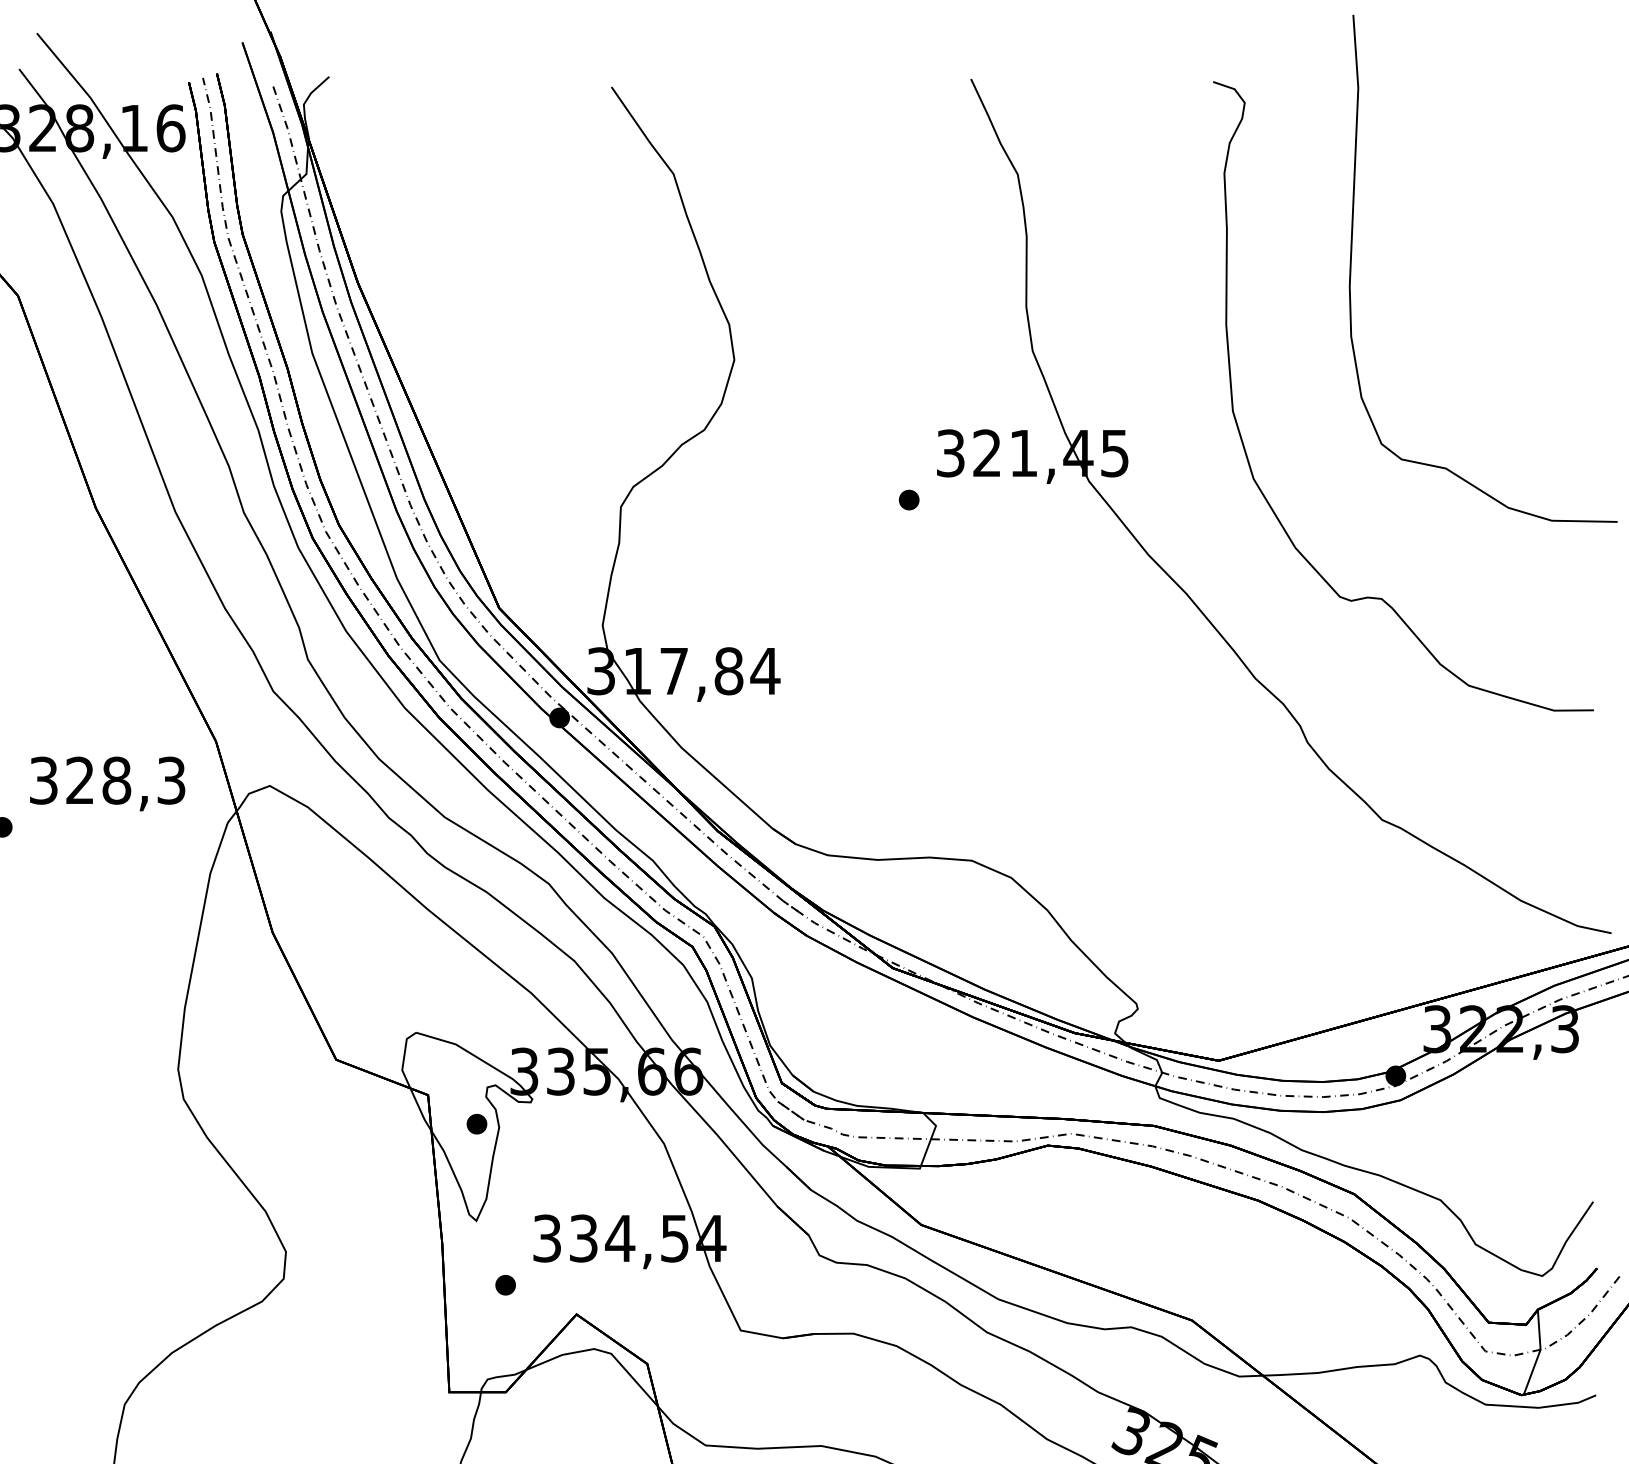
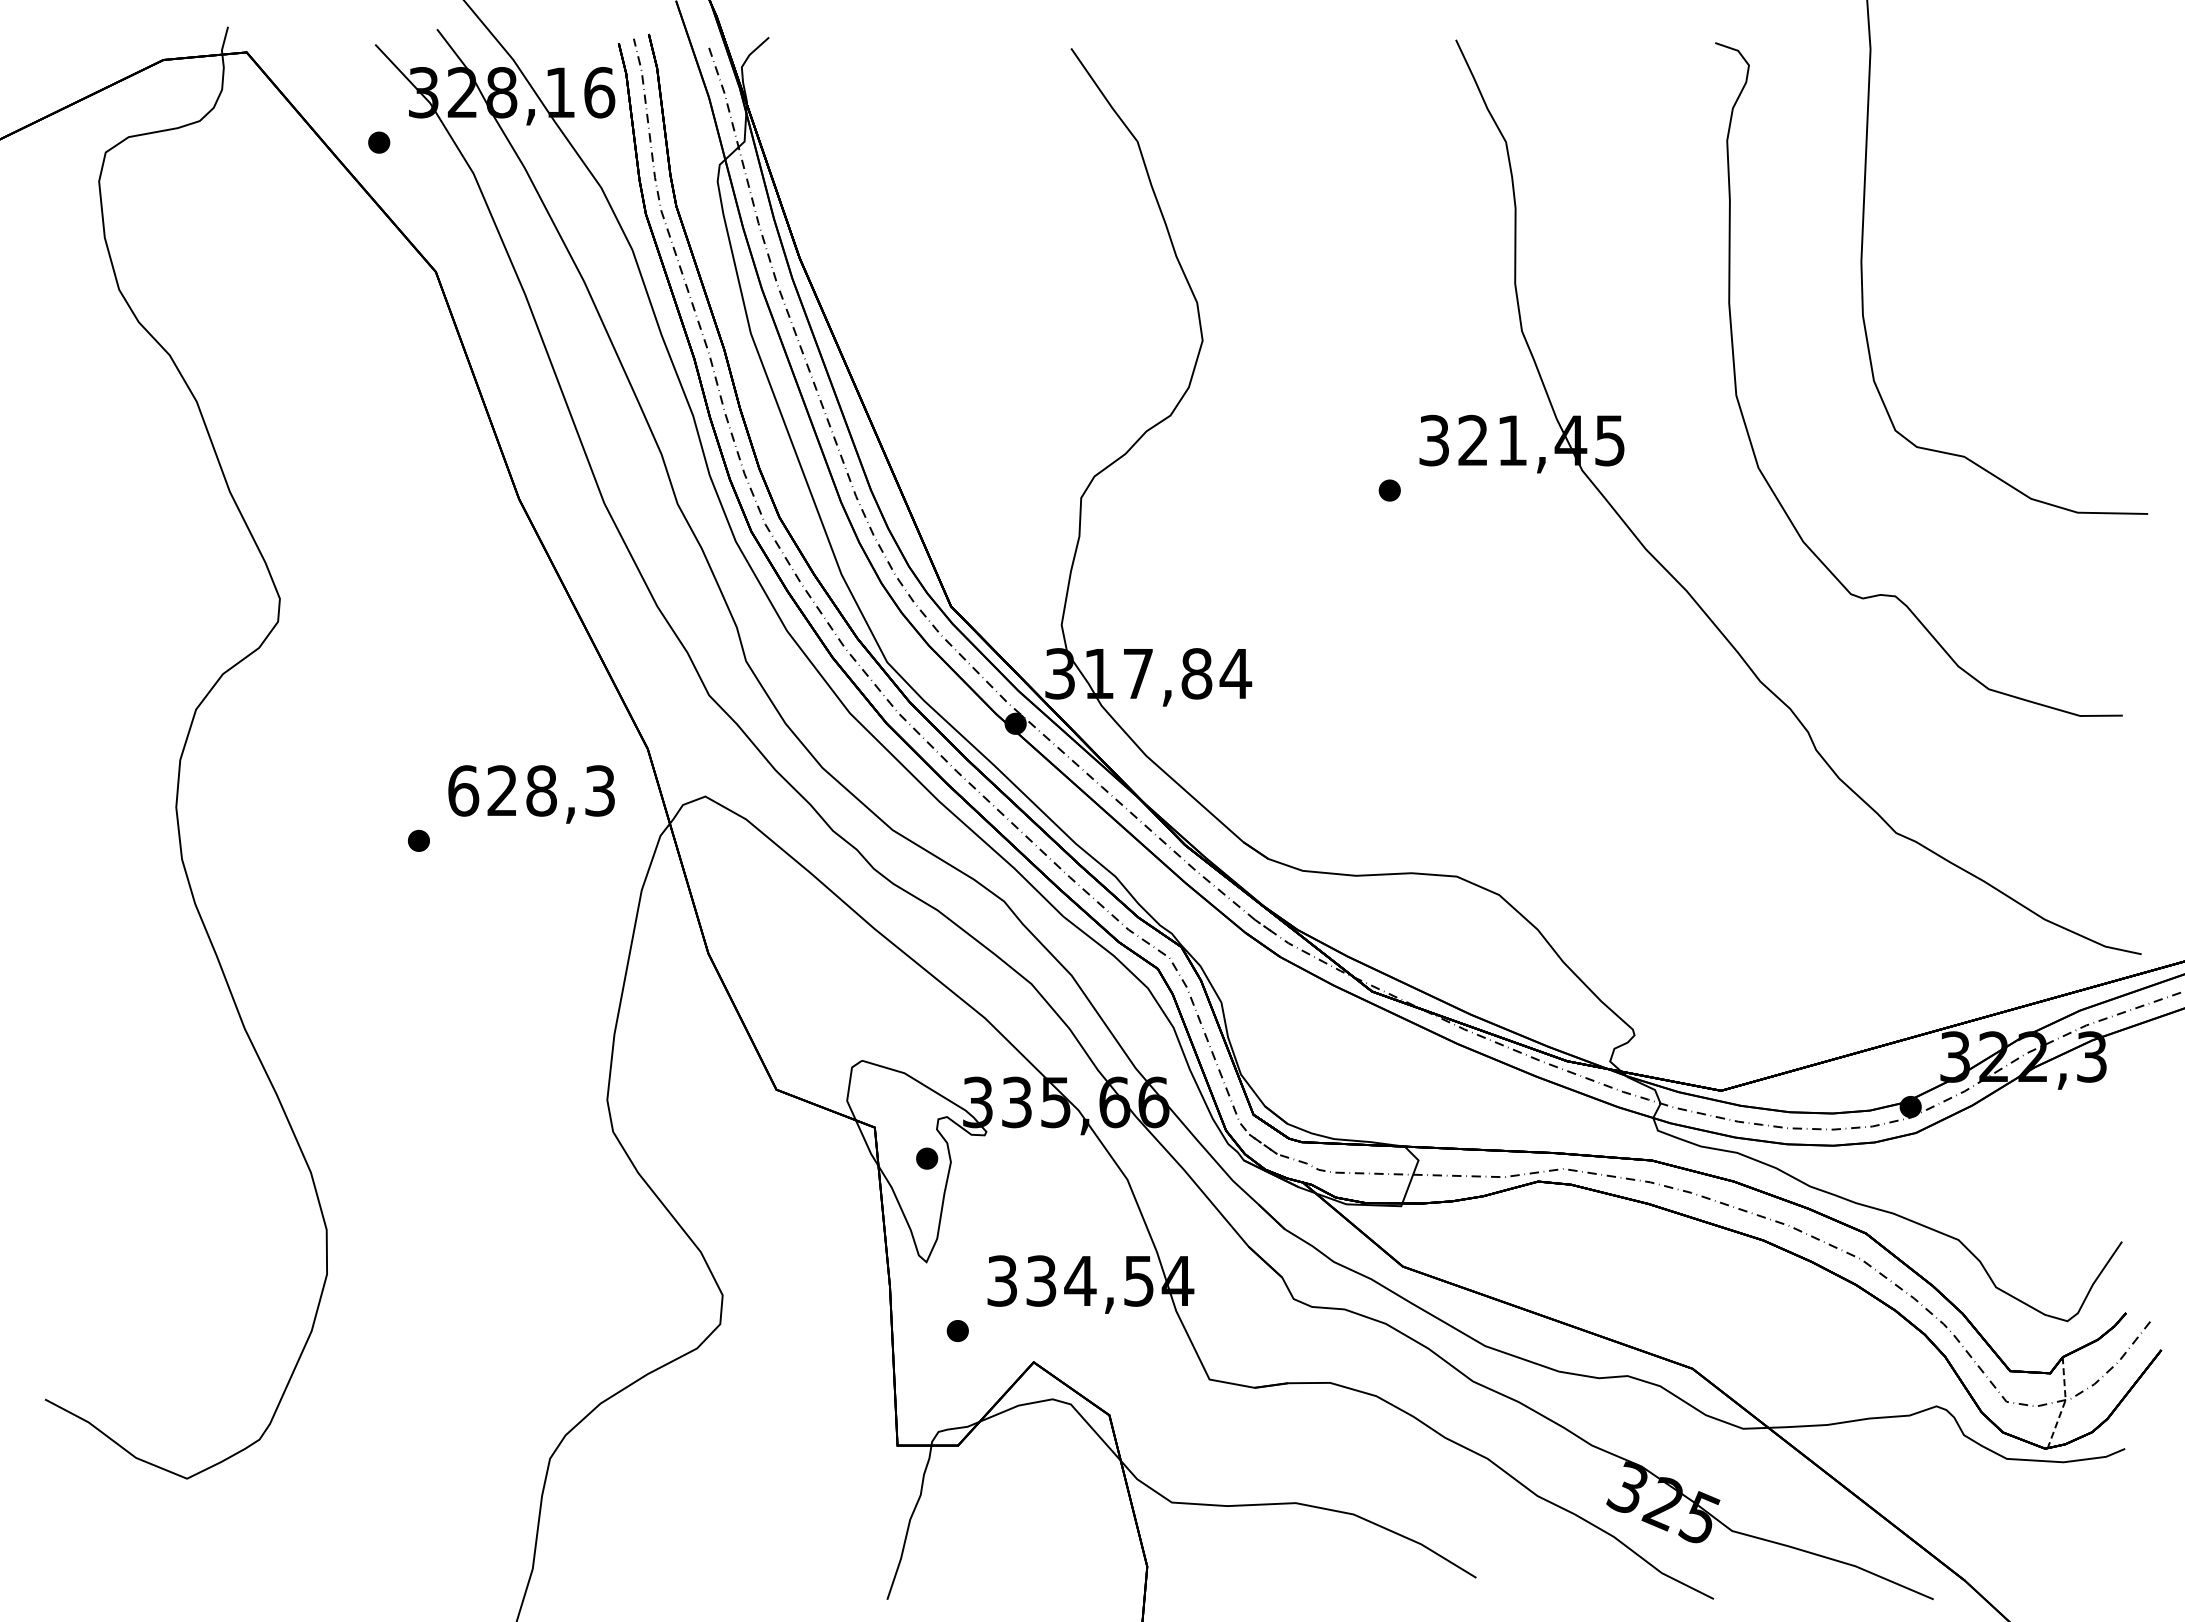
text: (43, 780) -> (463, 790), 328,3 -> 628,3
line: (1539, 1352) -> (2064, 1403), solid -> dashed

